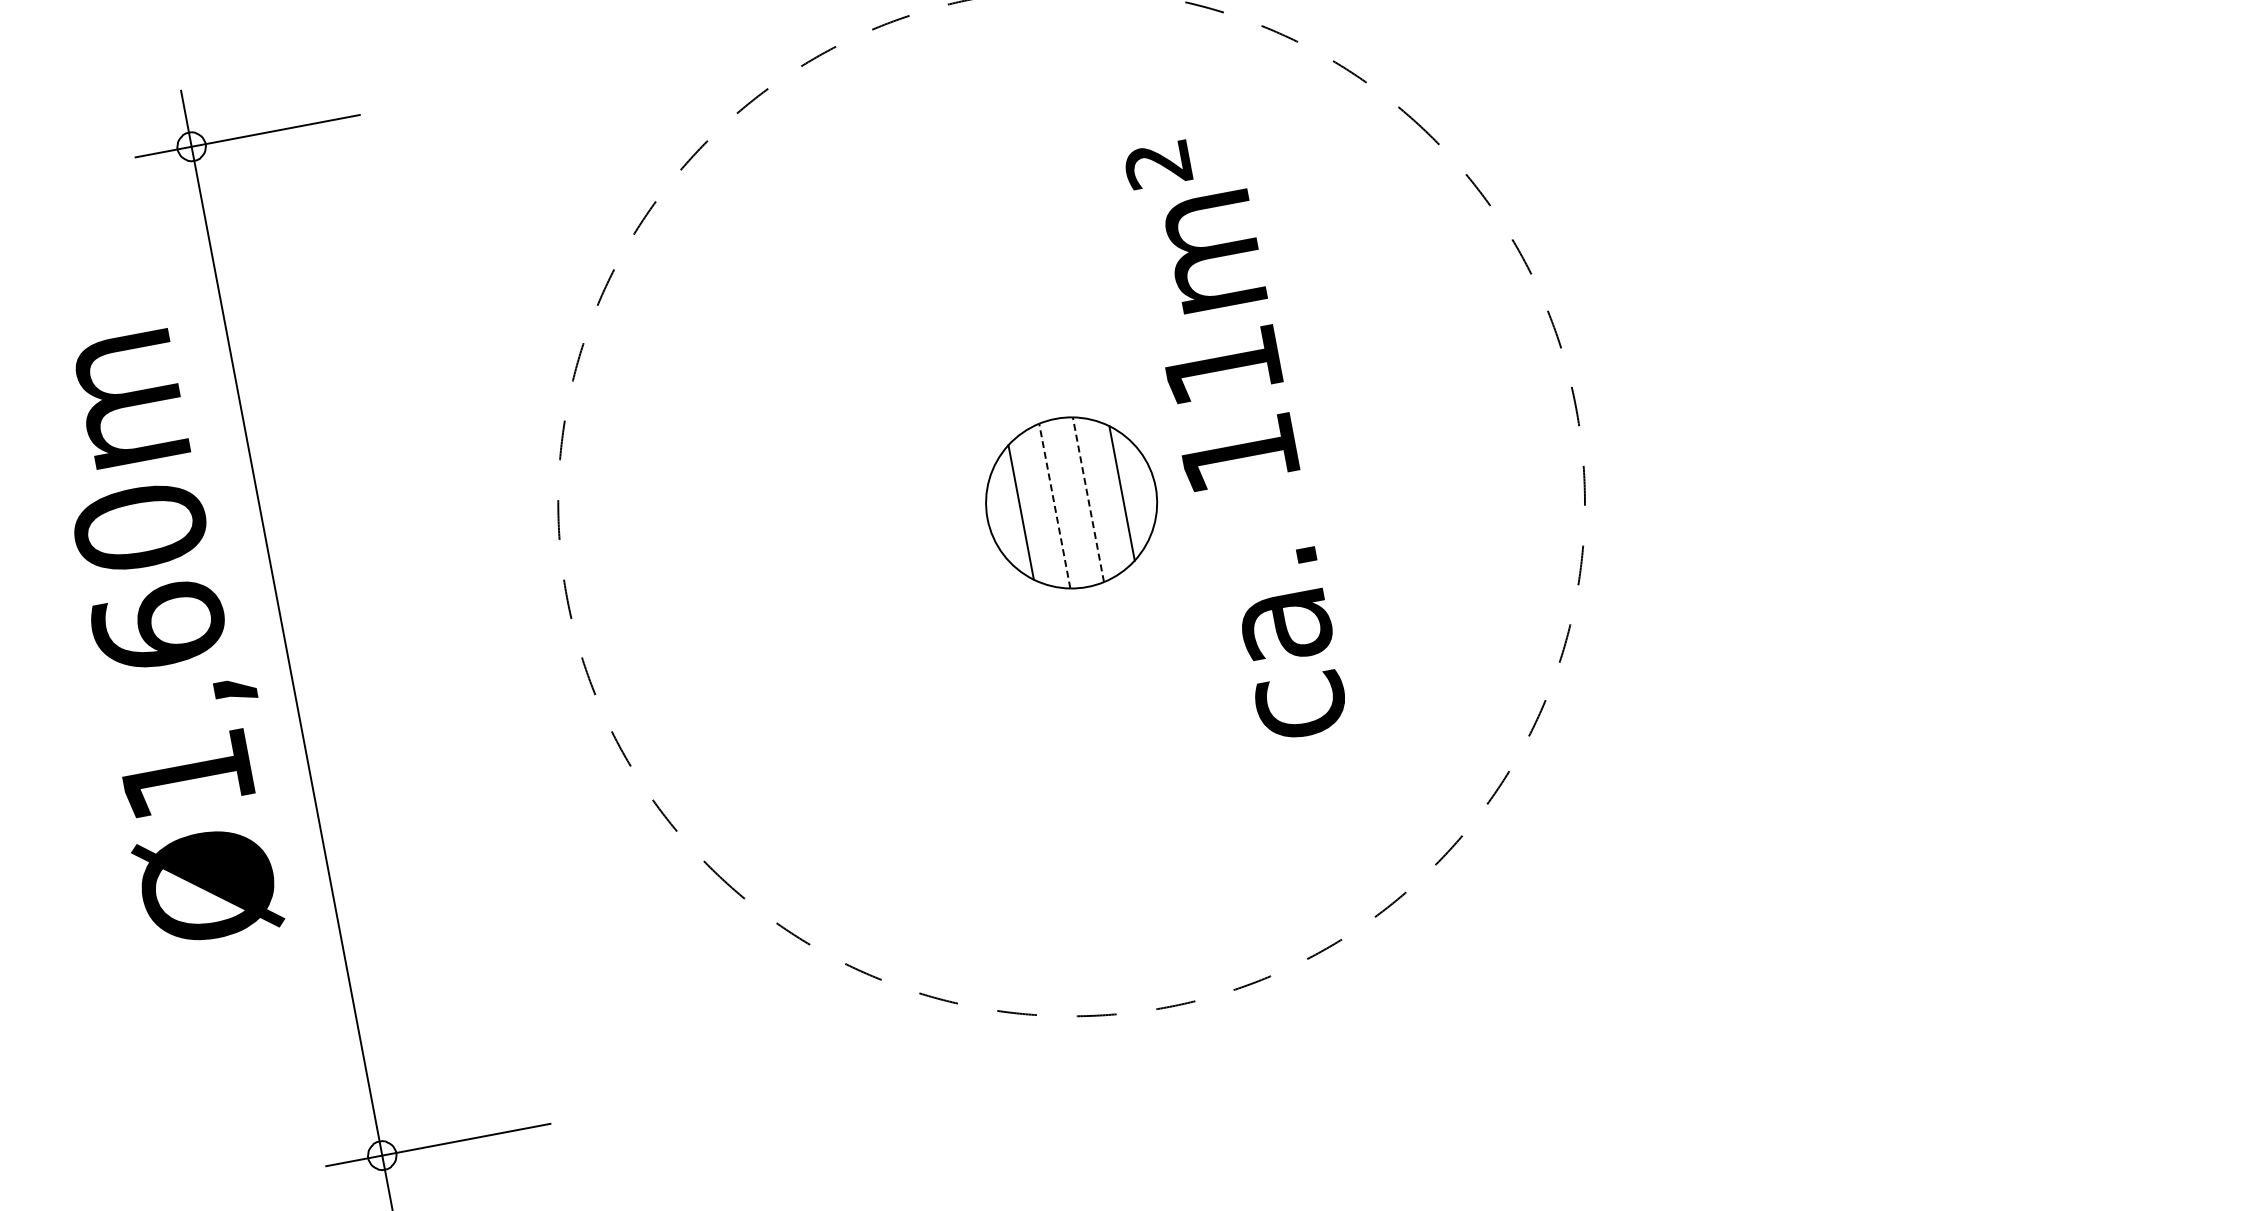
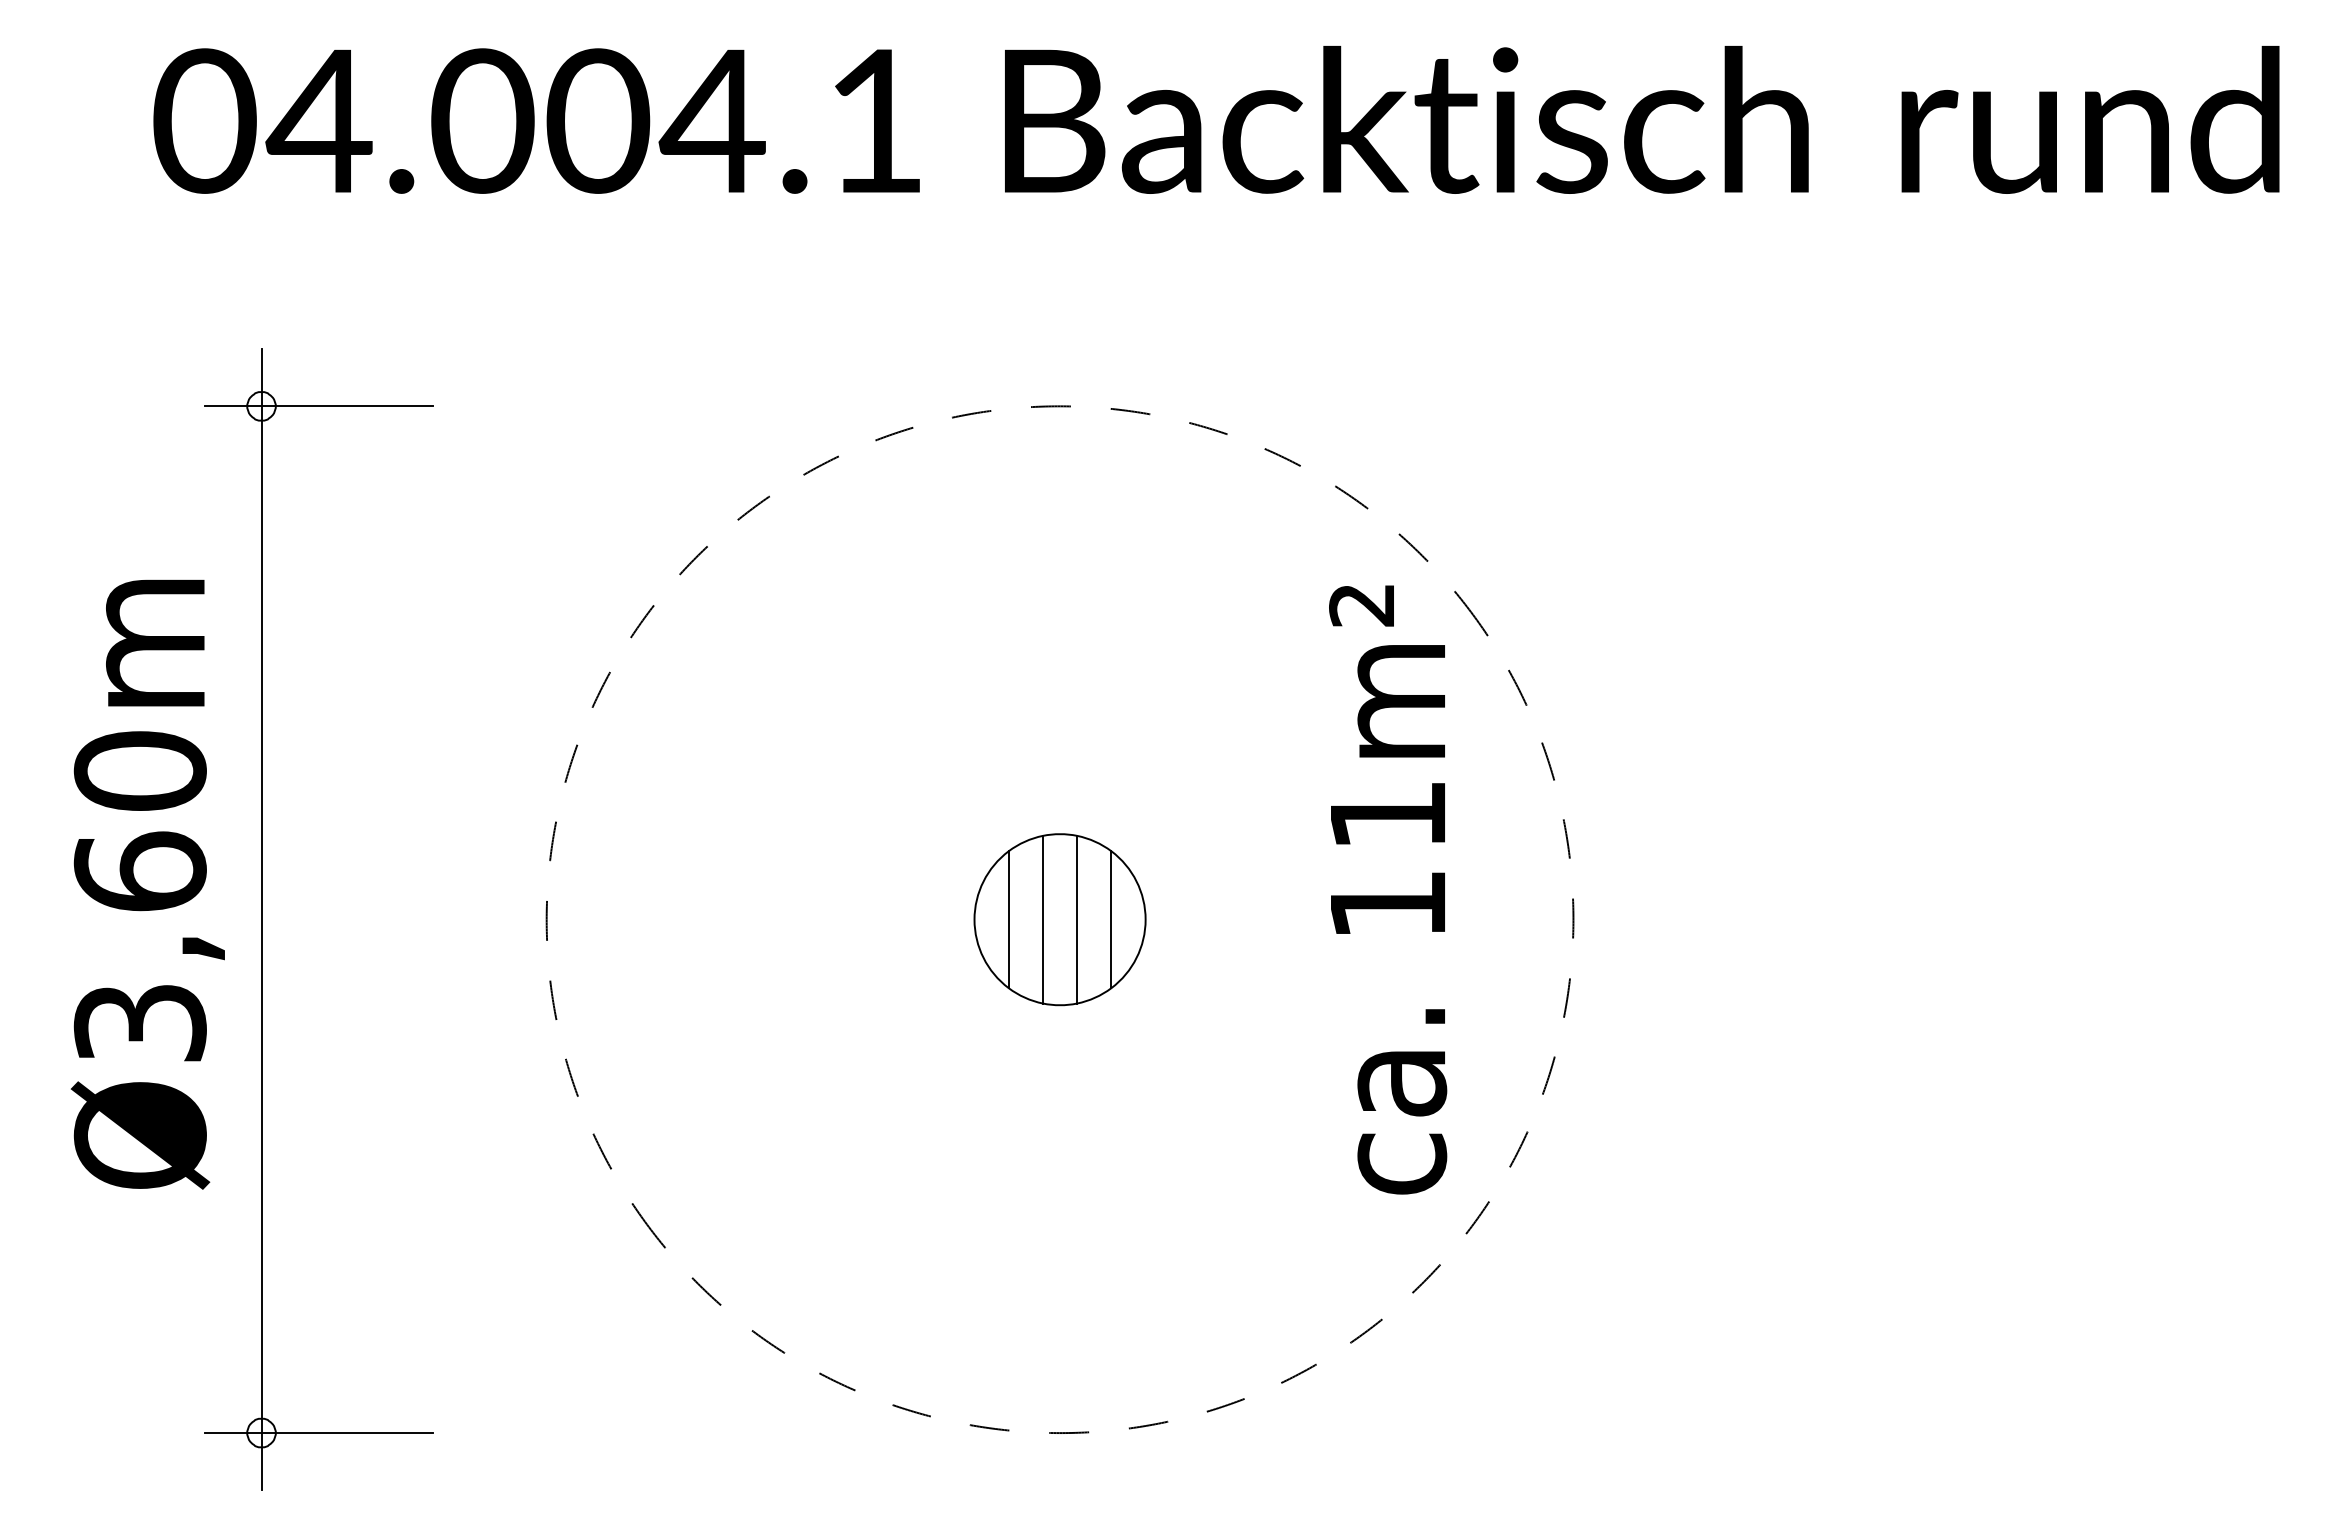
text: (1237, 438) -> (1388, 889), moved
line: (1088, 499) -> (1077, 919), dashed -> solid
line: (1054, 506) -> (1042, 919), dashed -> solid
text: (186, 775) -> (139, 1023), Ø1,60m -> Ø3,60m

